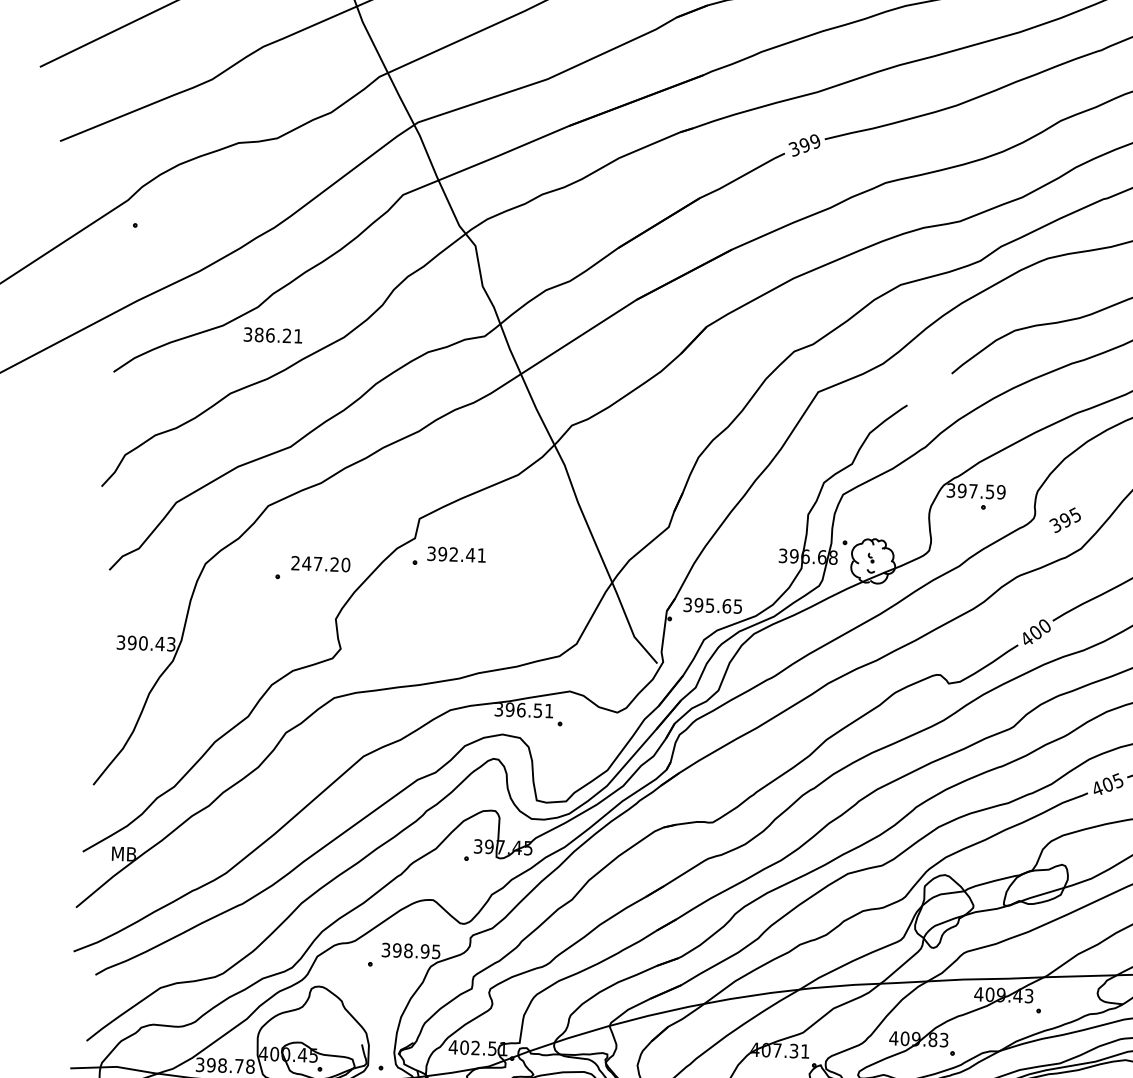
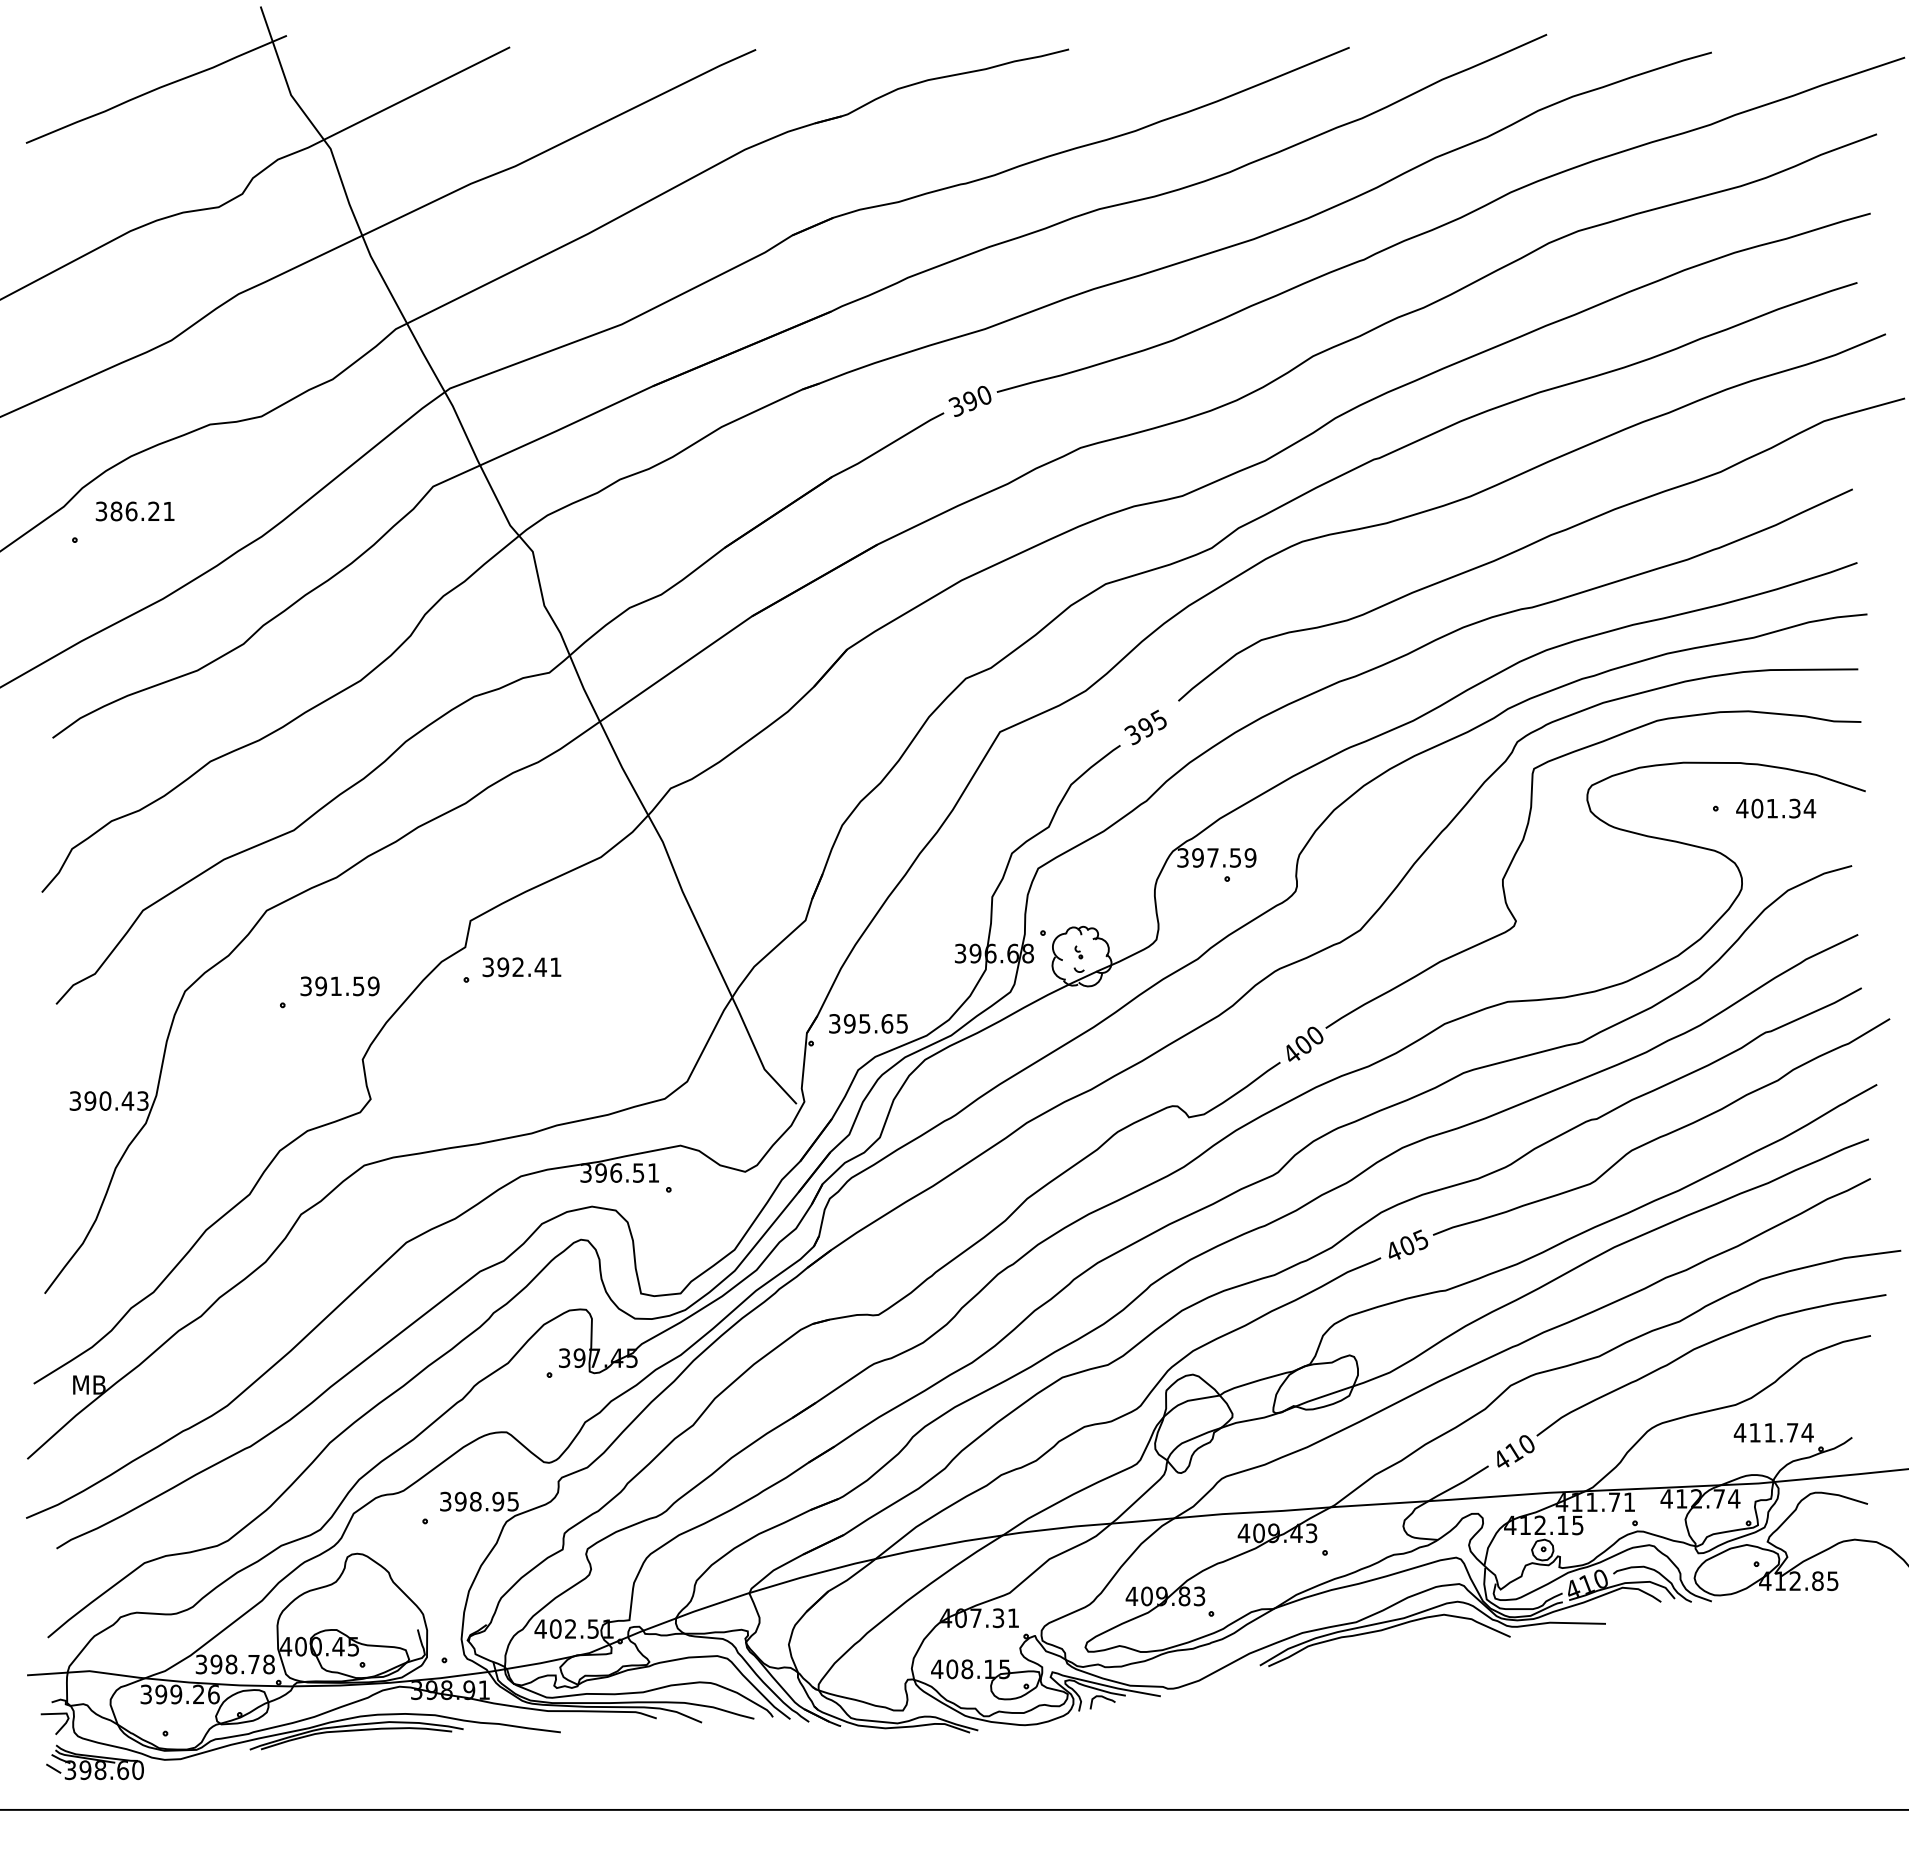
text: (815, 141) -> (984, 395), 399 -> 390
text: (272, 335) -> (134, 511), moved
text: (1065, 520) -> (1145, 727), moved
text: (320, 564) -> (339, 986), 247.20 -> 391.59

